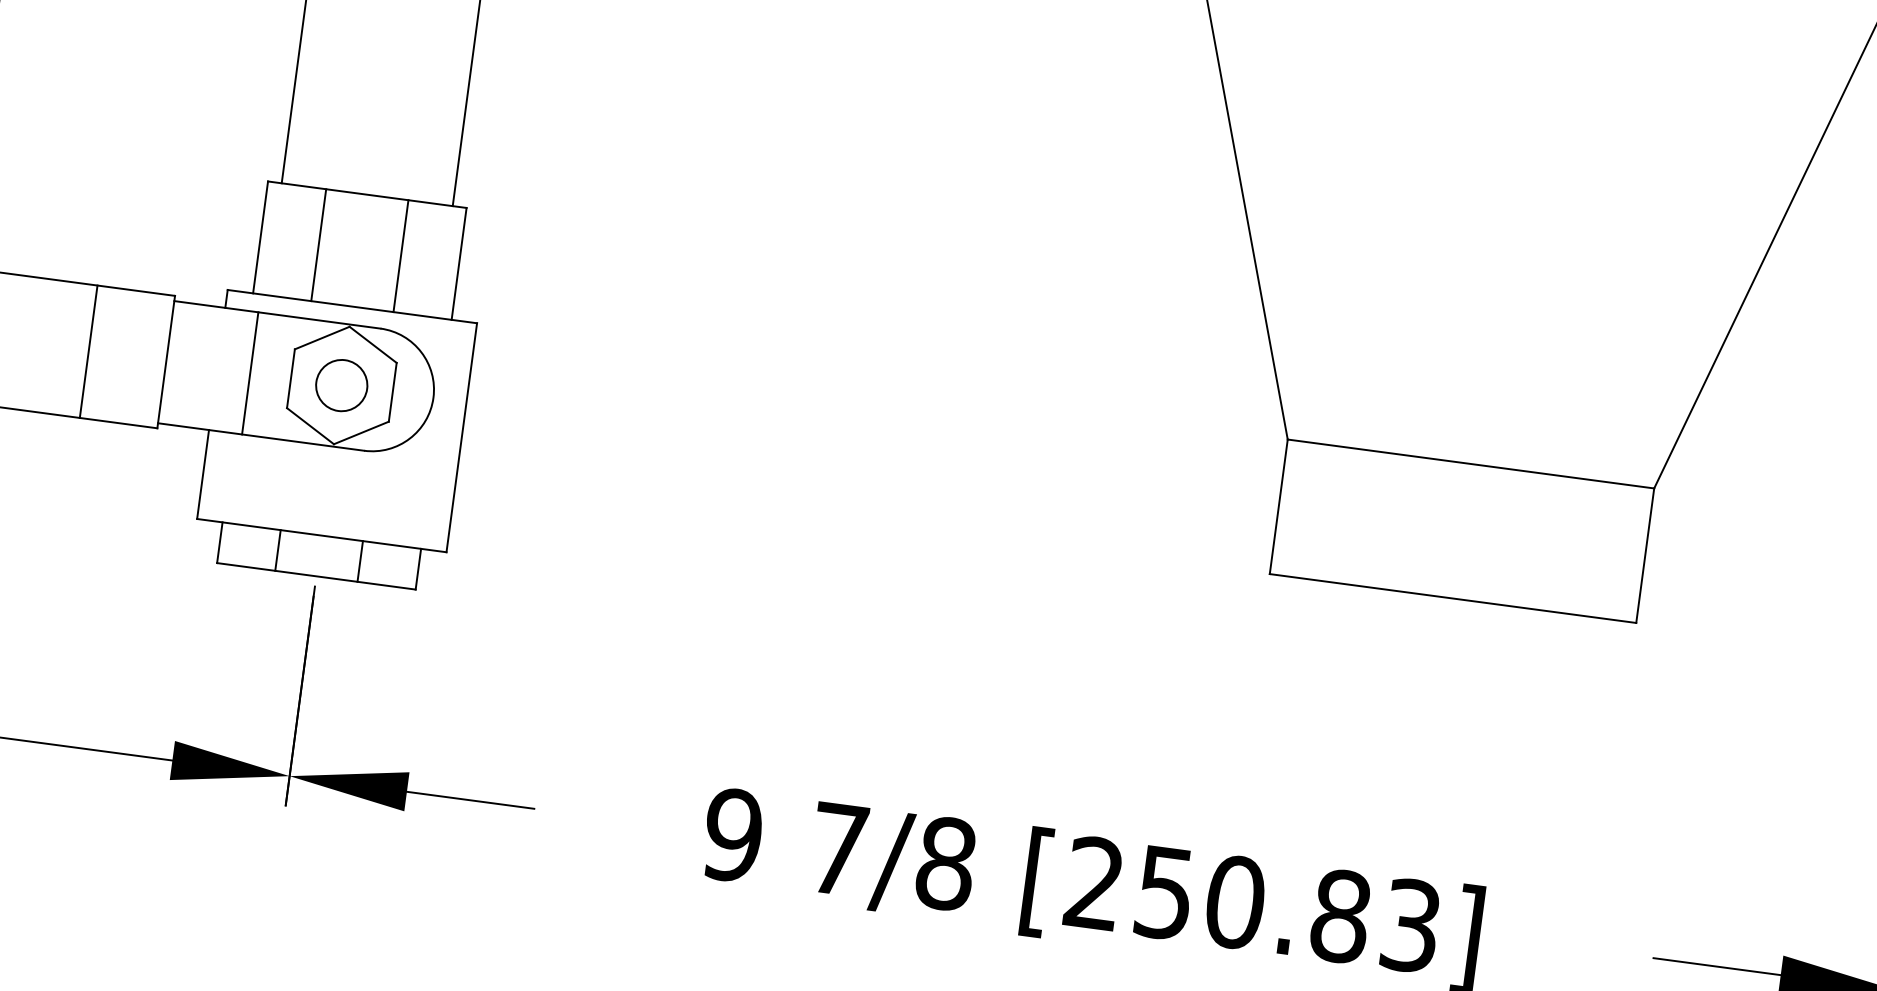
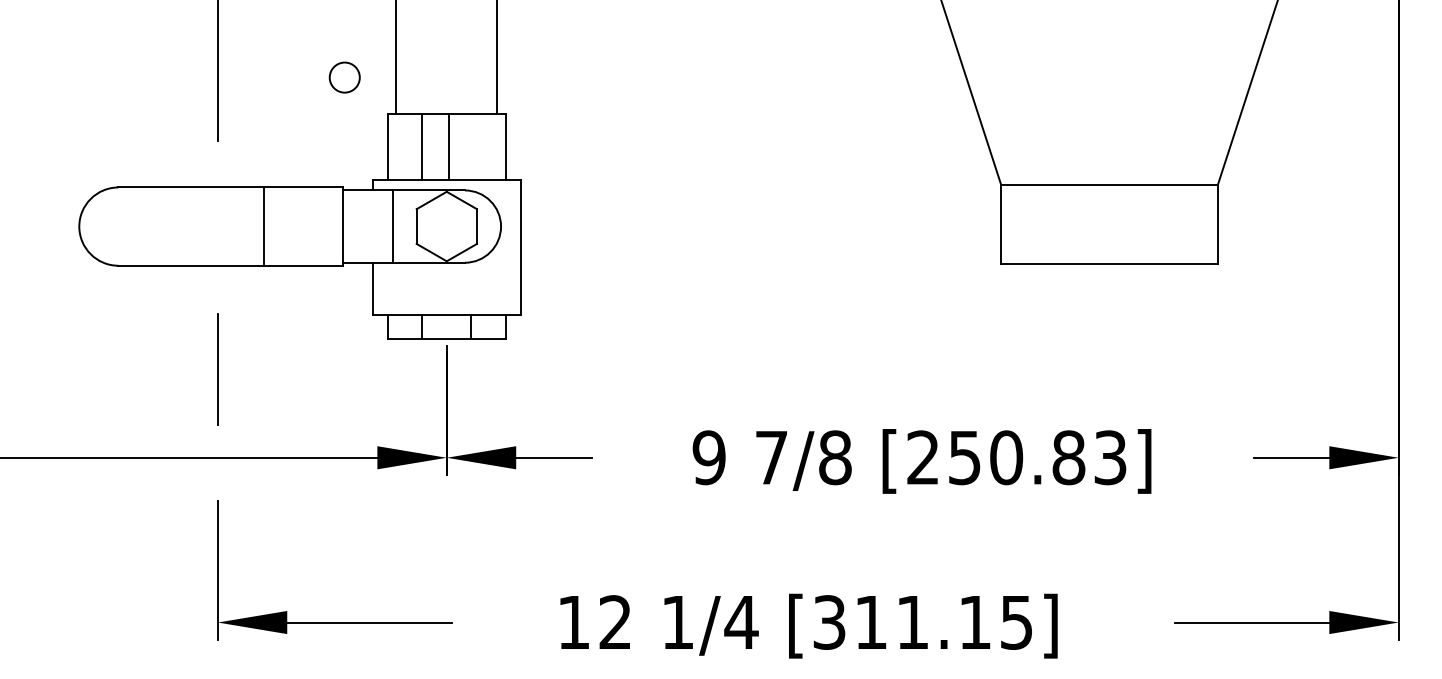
line: (401, 255) -> (449, 146), moved
line: (87, 351) -> (263, 226), moved
circle: (341, 385) -> (344, 77), moved

